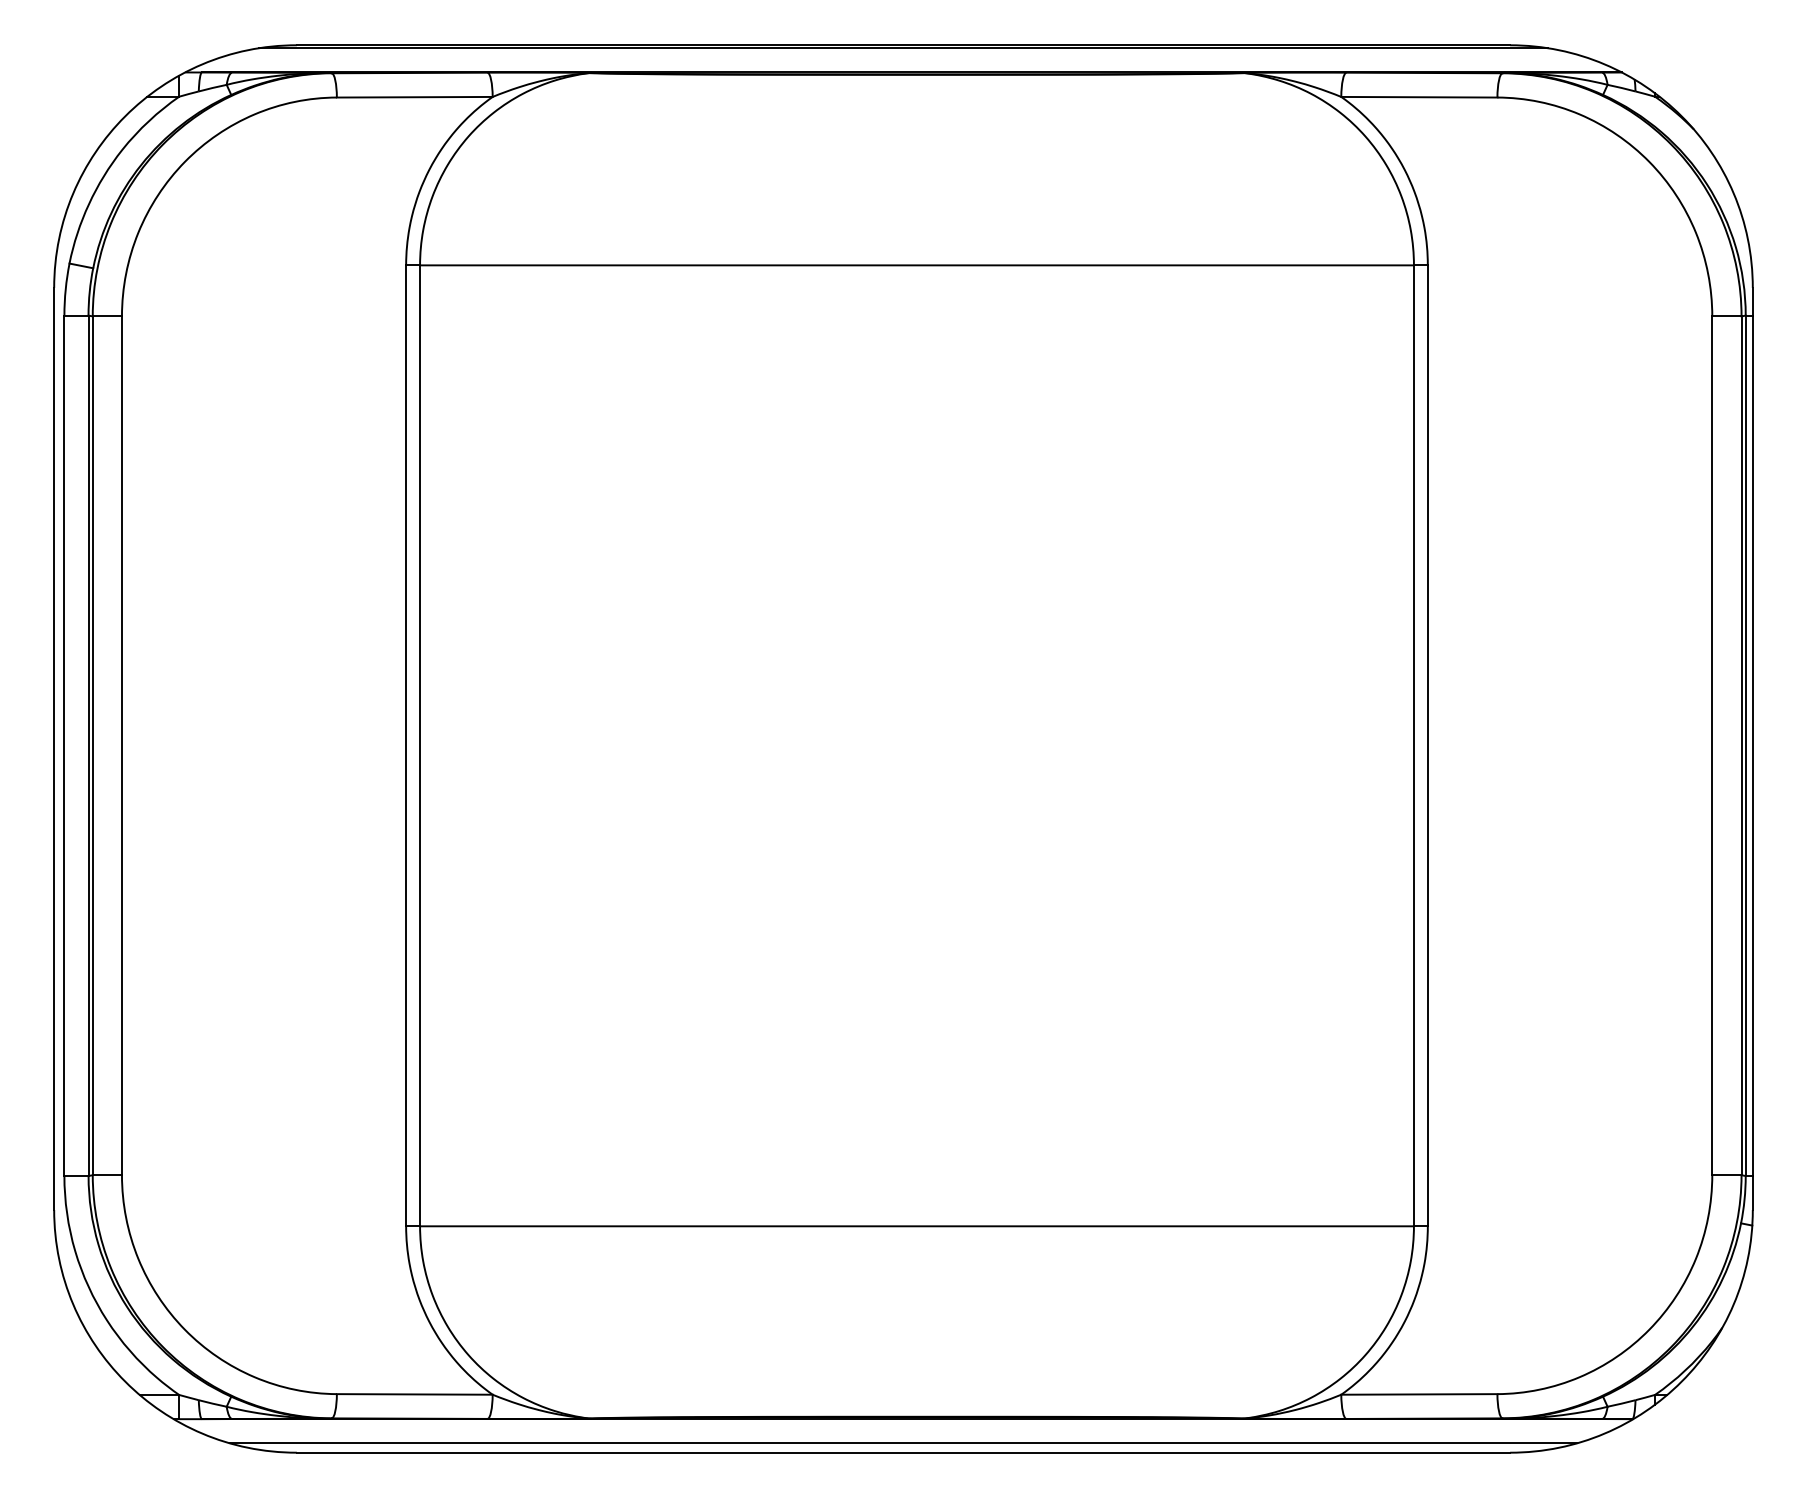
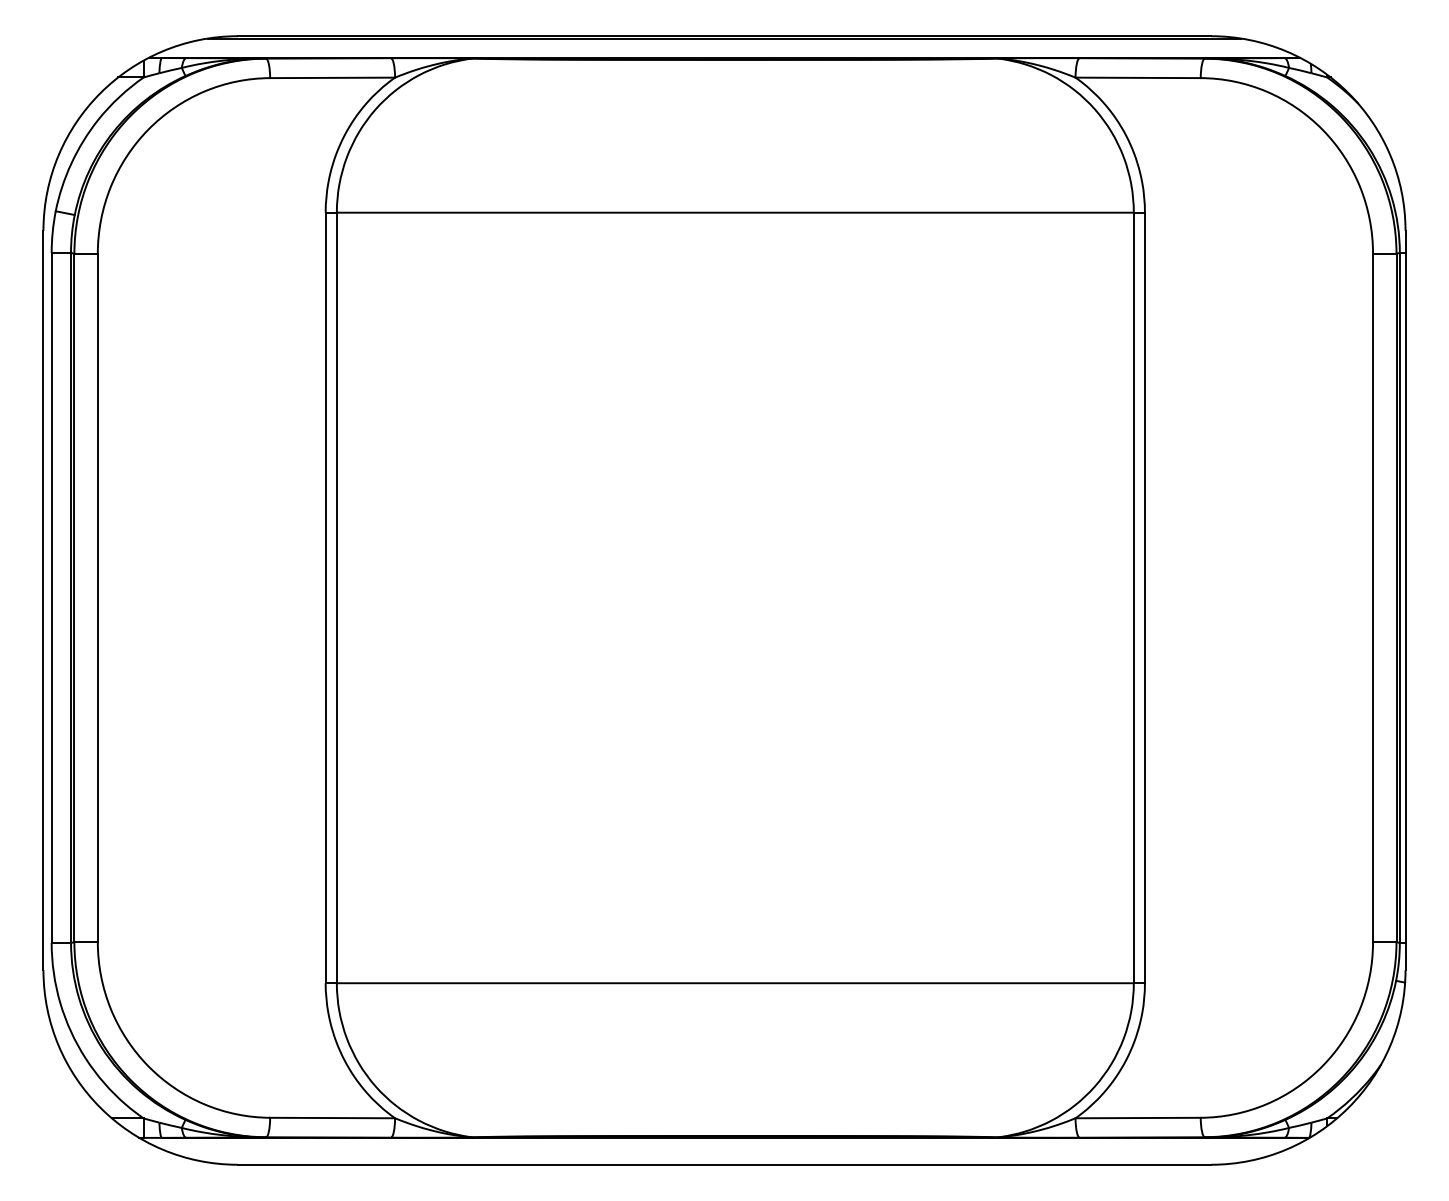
line: (903, 1443) -> (724, 1157), removed

